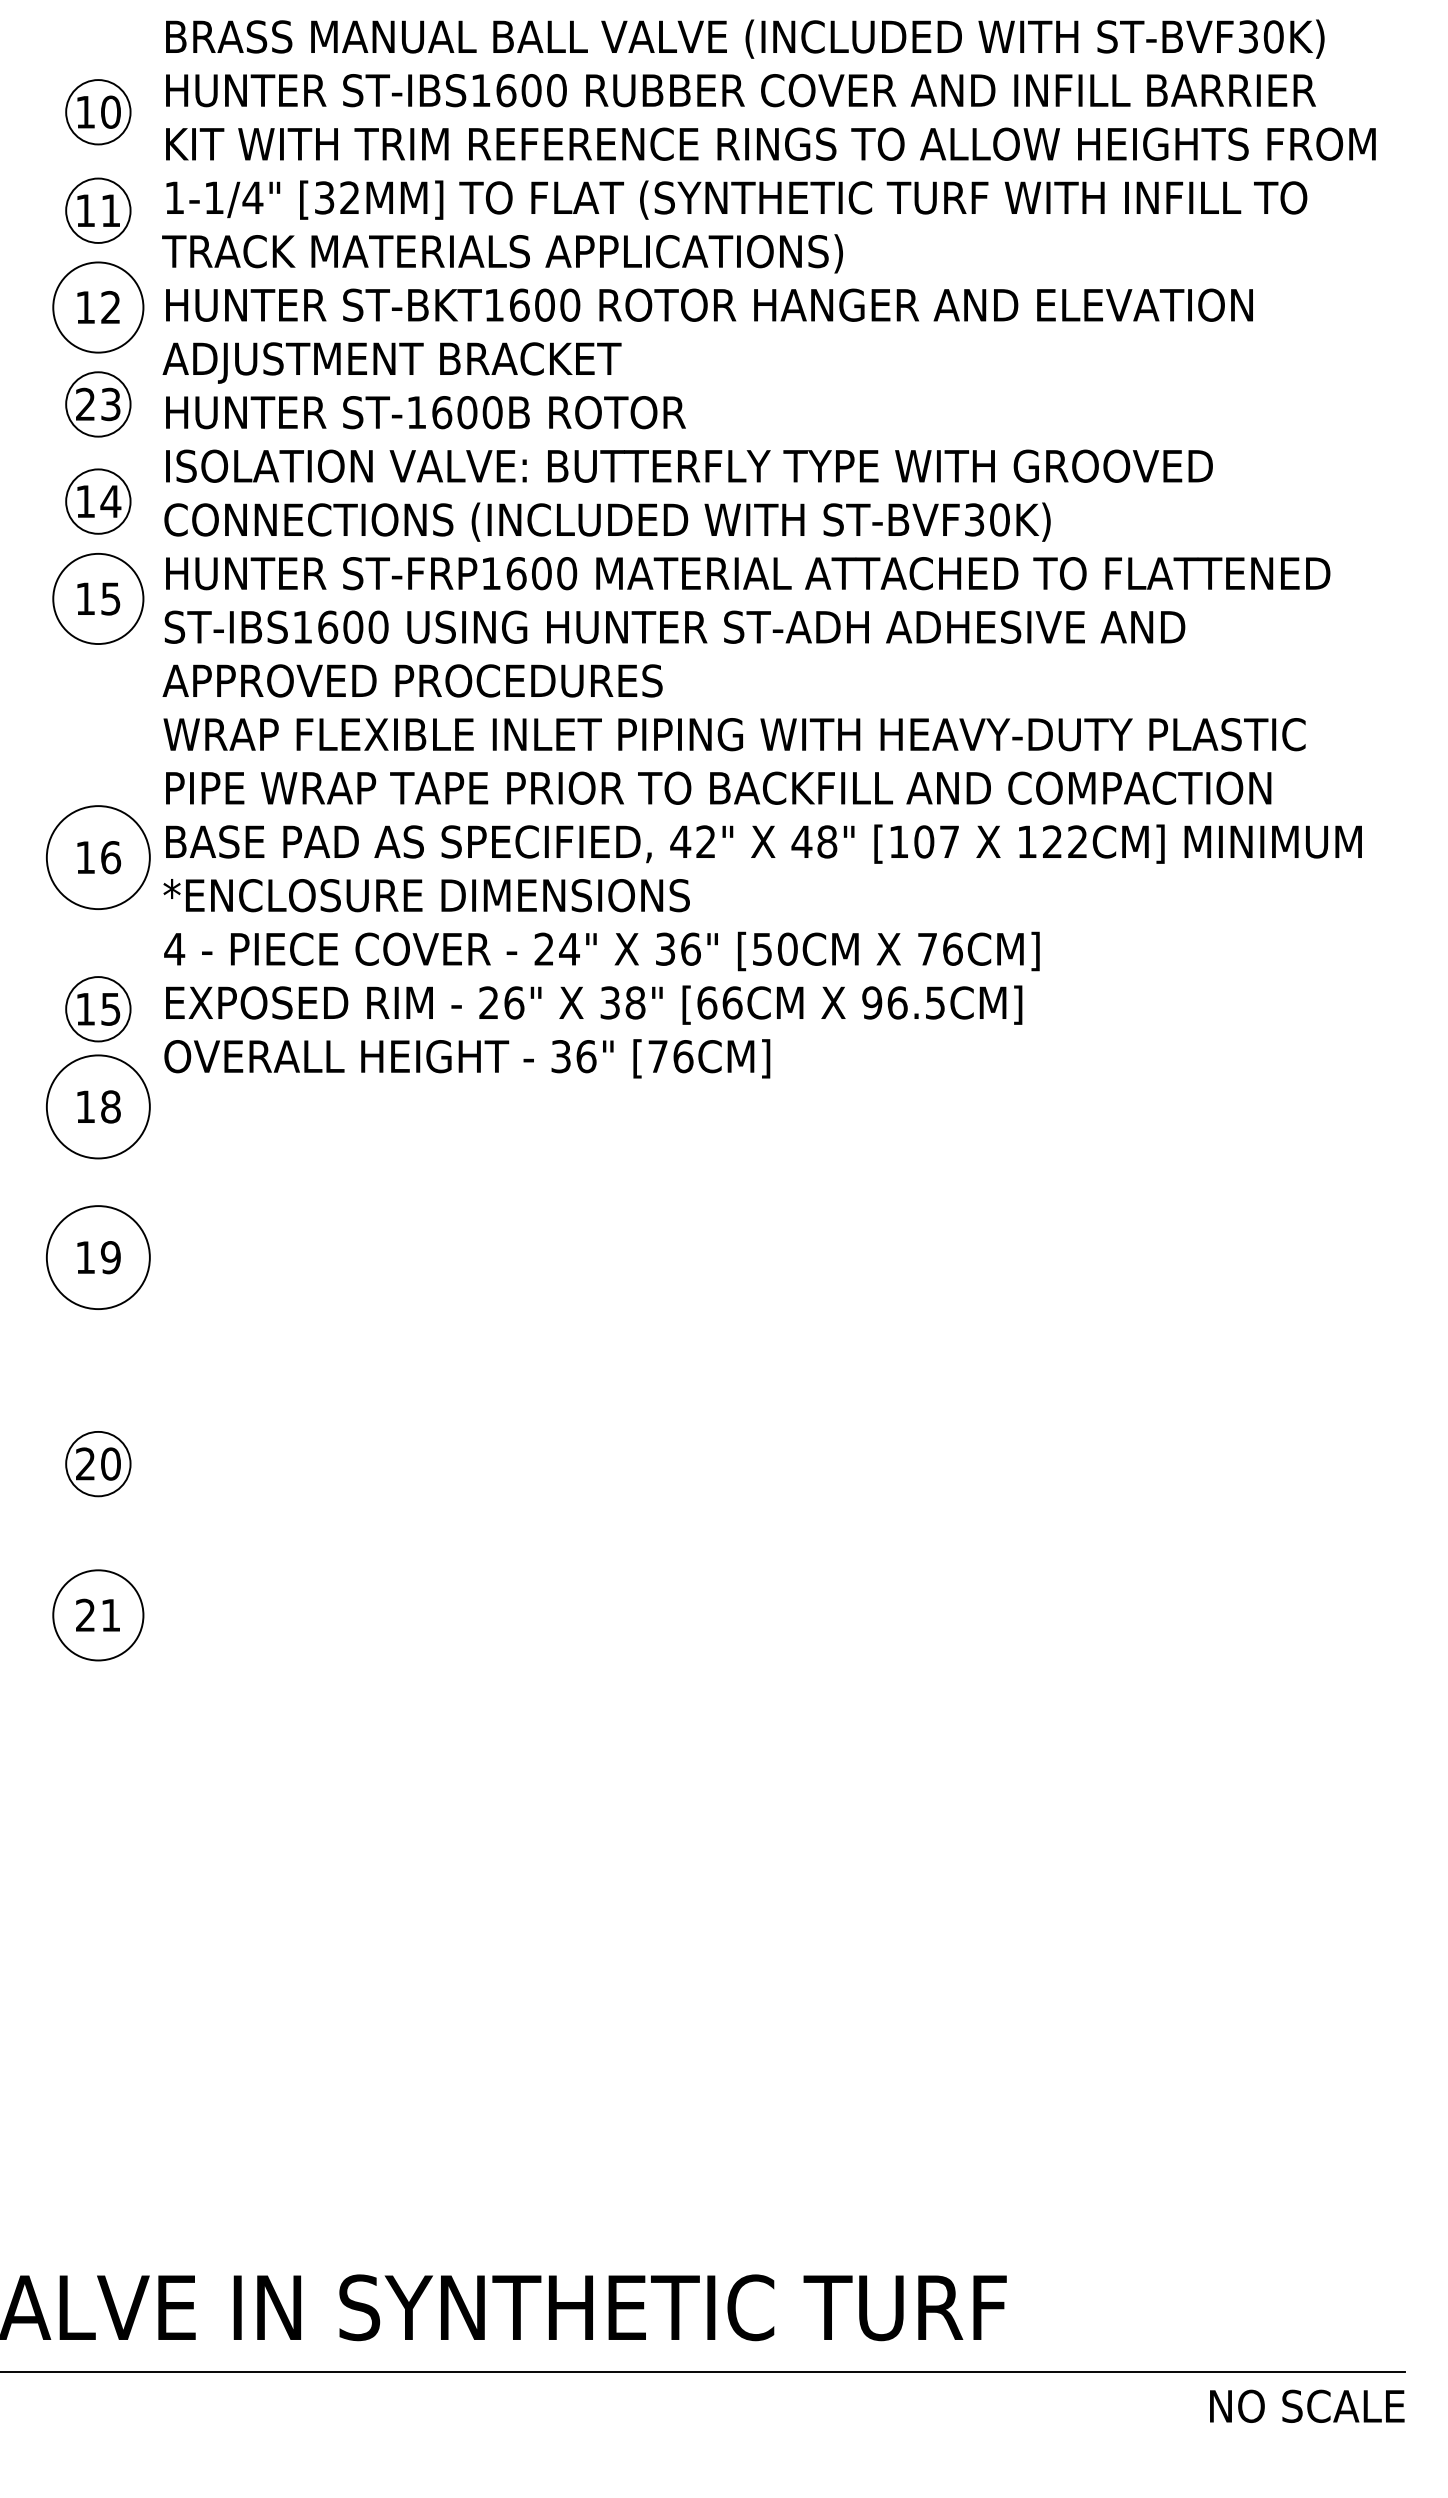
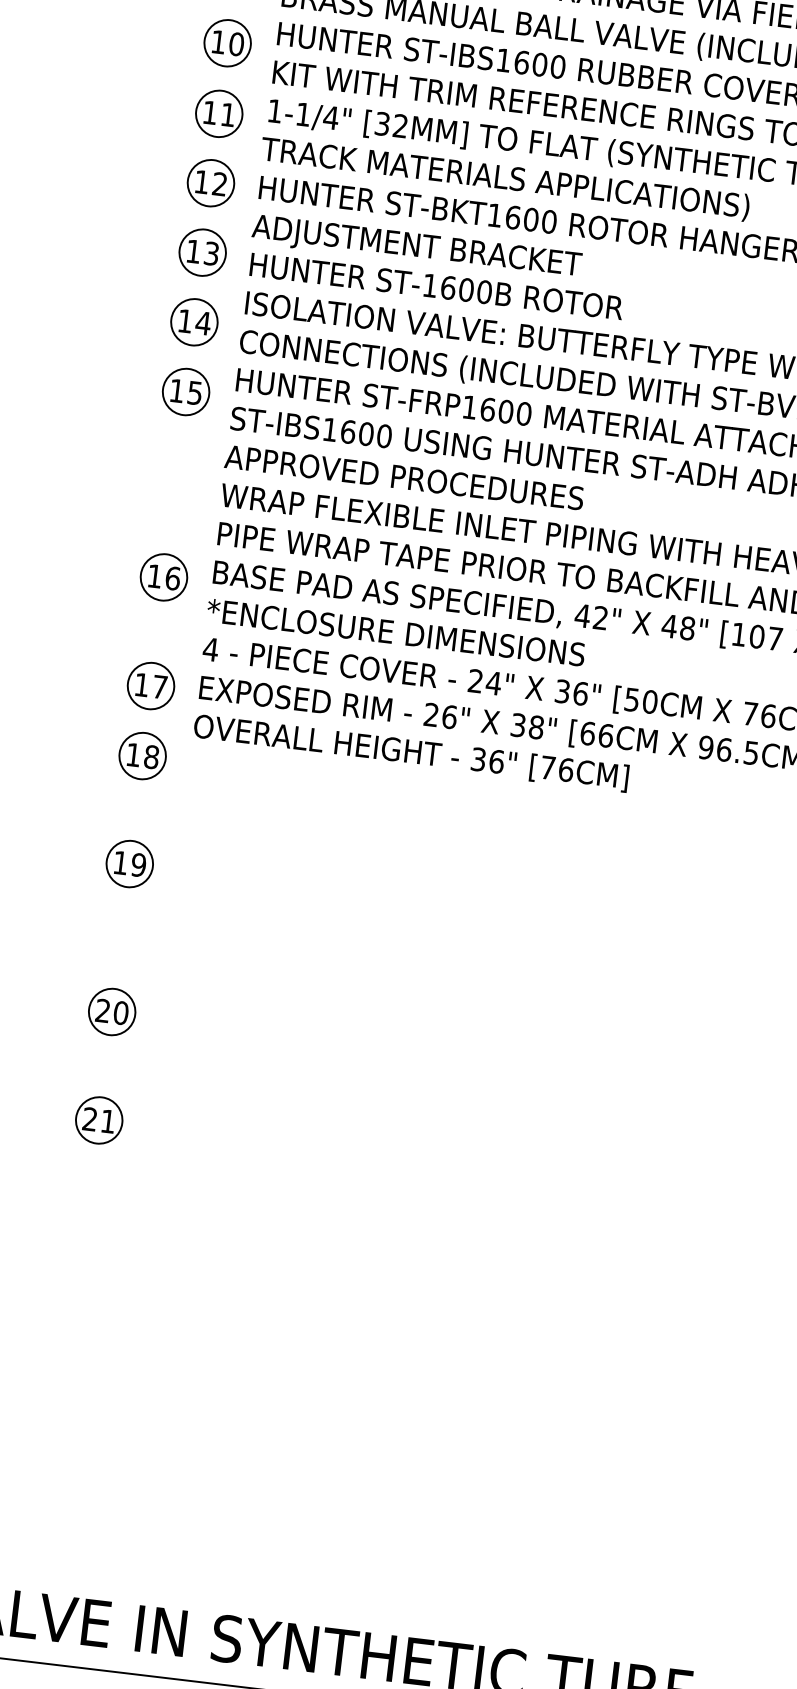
circle: (98, 307) -> (211, 183), size x0.71
text: (85, 403) -> (193, 250), 23 -> 13
circle: (98, 598) -> (186, 391), size x0.71
circle: (98, 857) -> (164, 577), size x0.62
text: (110, 1009) -> (159, 687), 15 -> 17
circle: (98, 1106) -> (142, 755), size x0.62
circle: (98, 1257) -> (129, 863), size x0.62
circle: (98, 1615) -> (99, 1120), size x0.71

